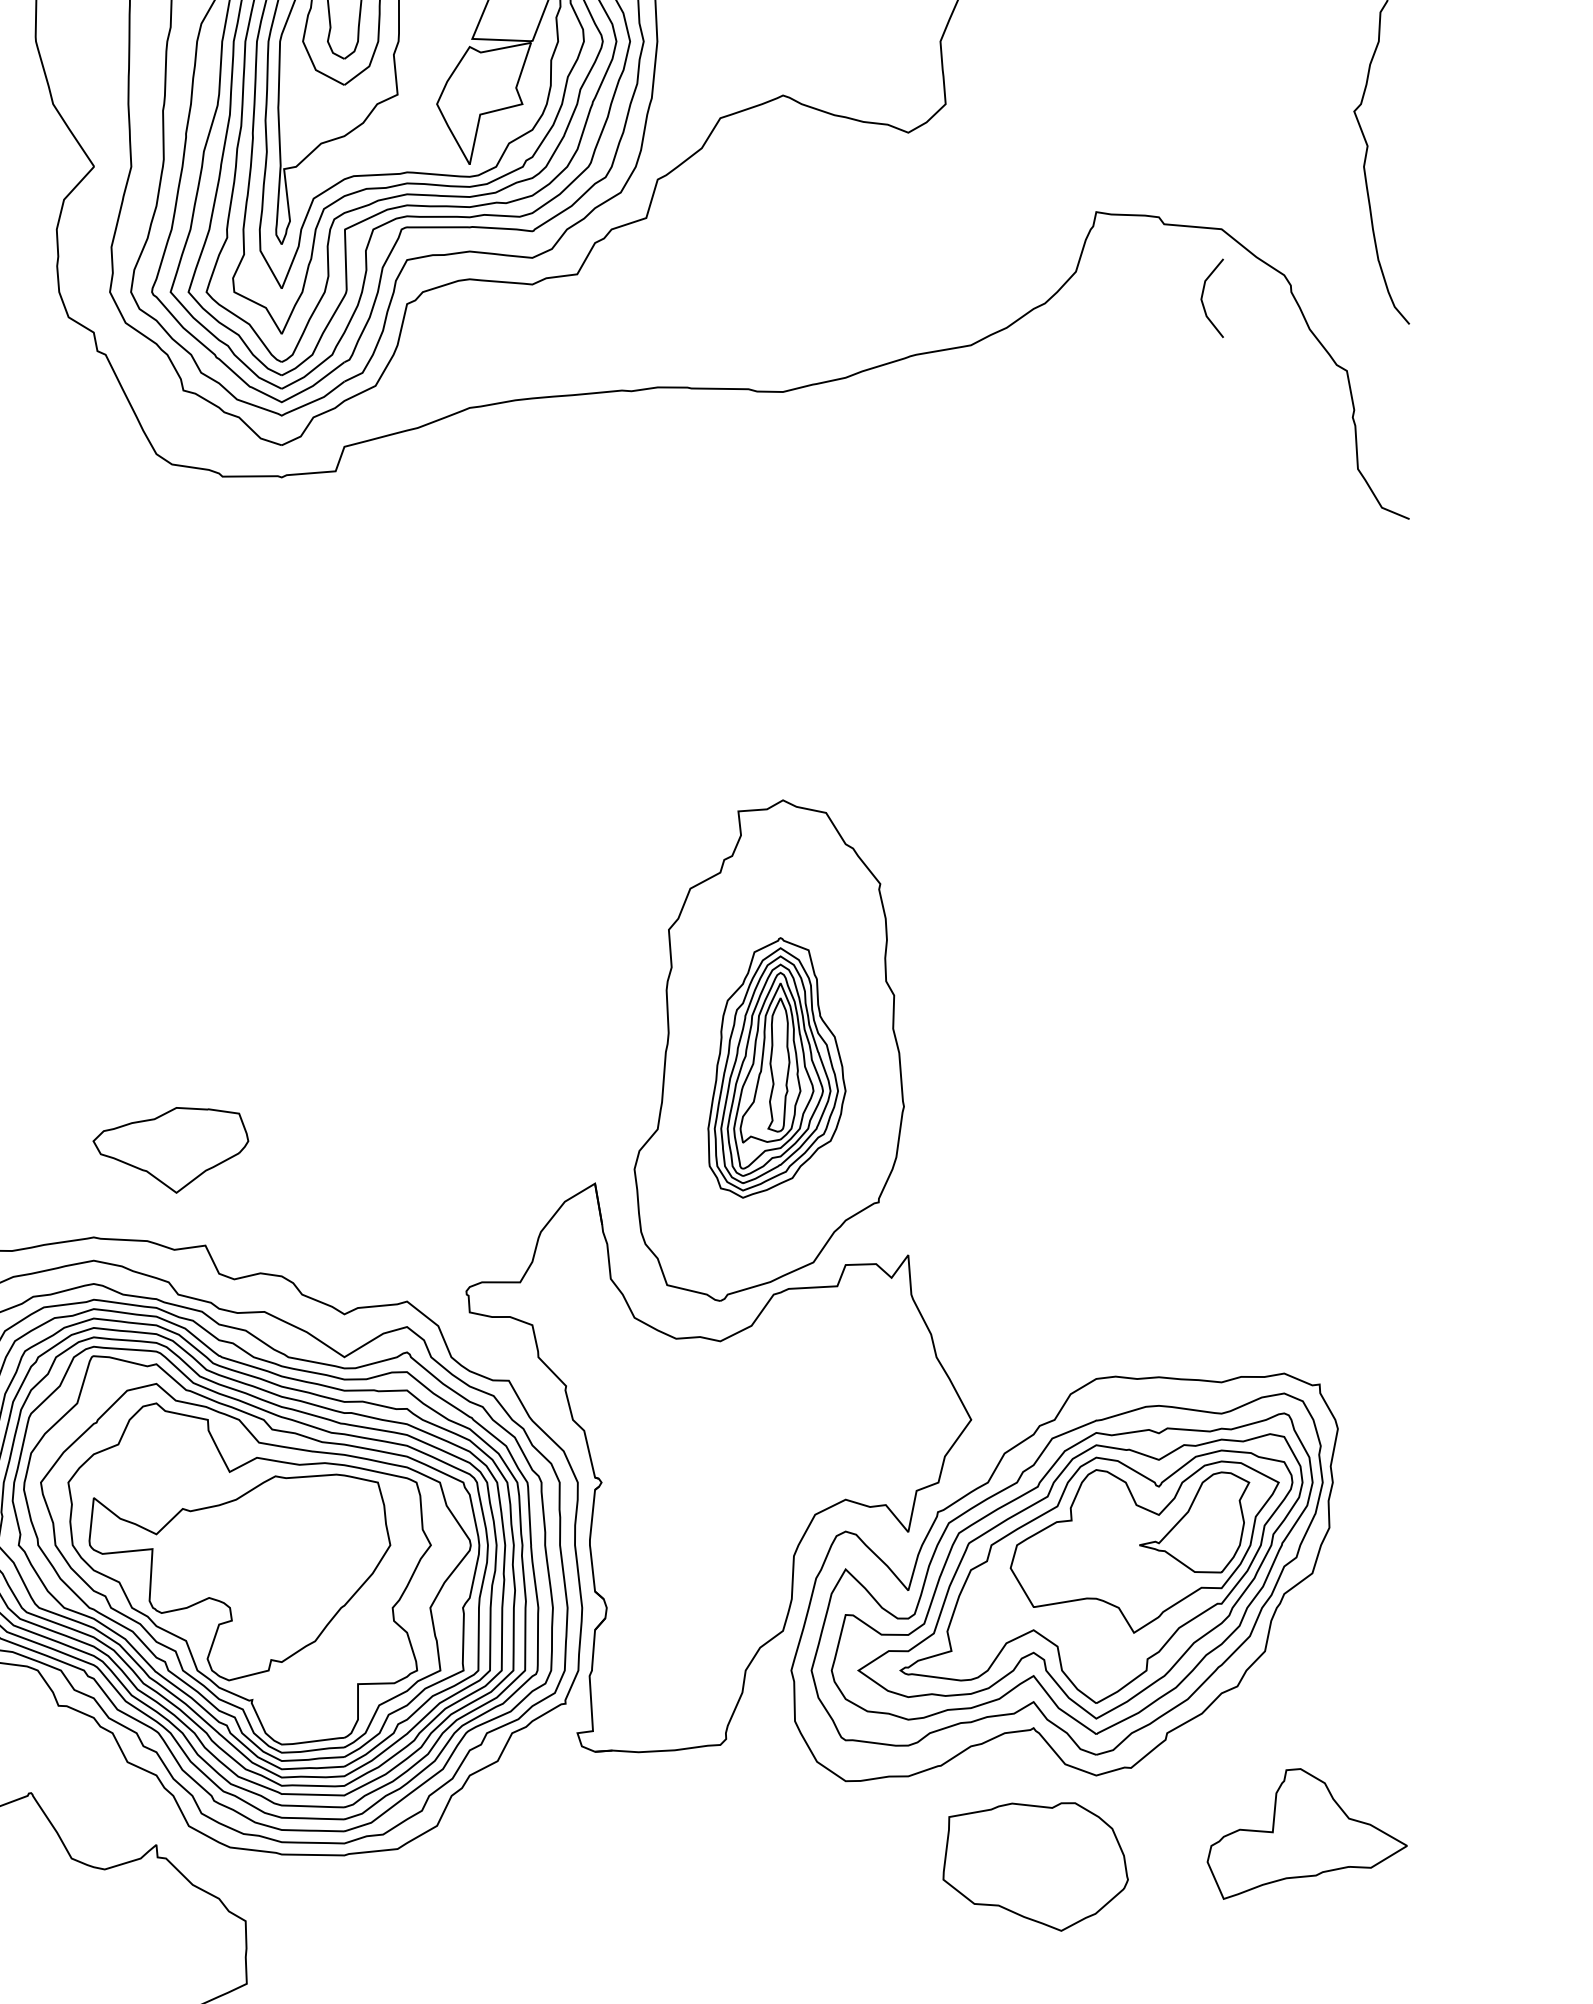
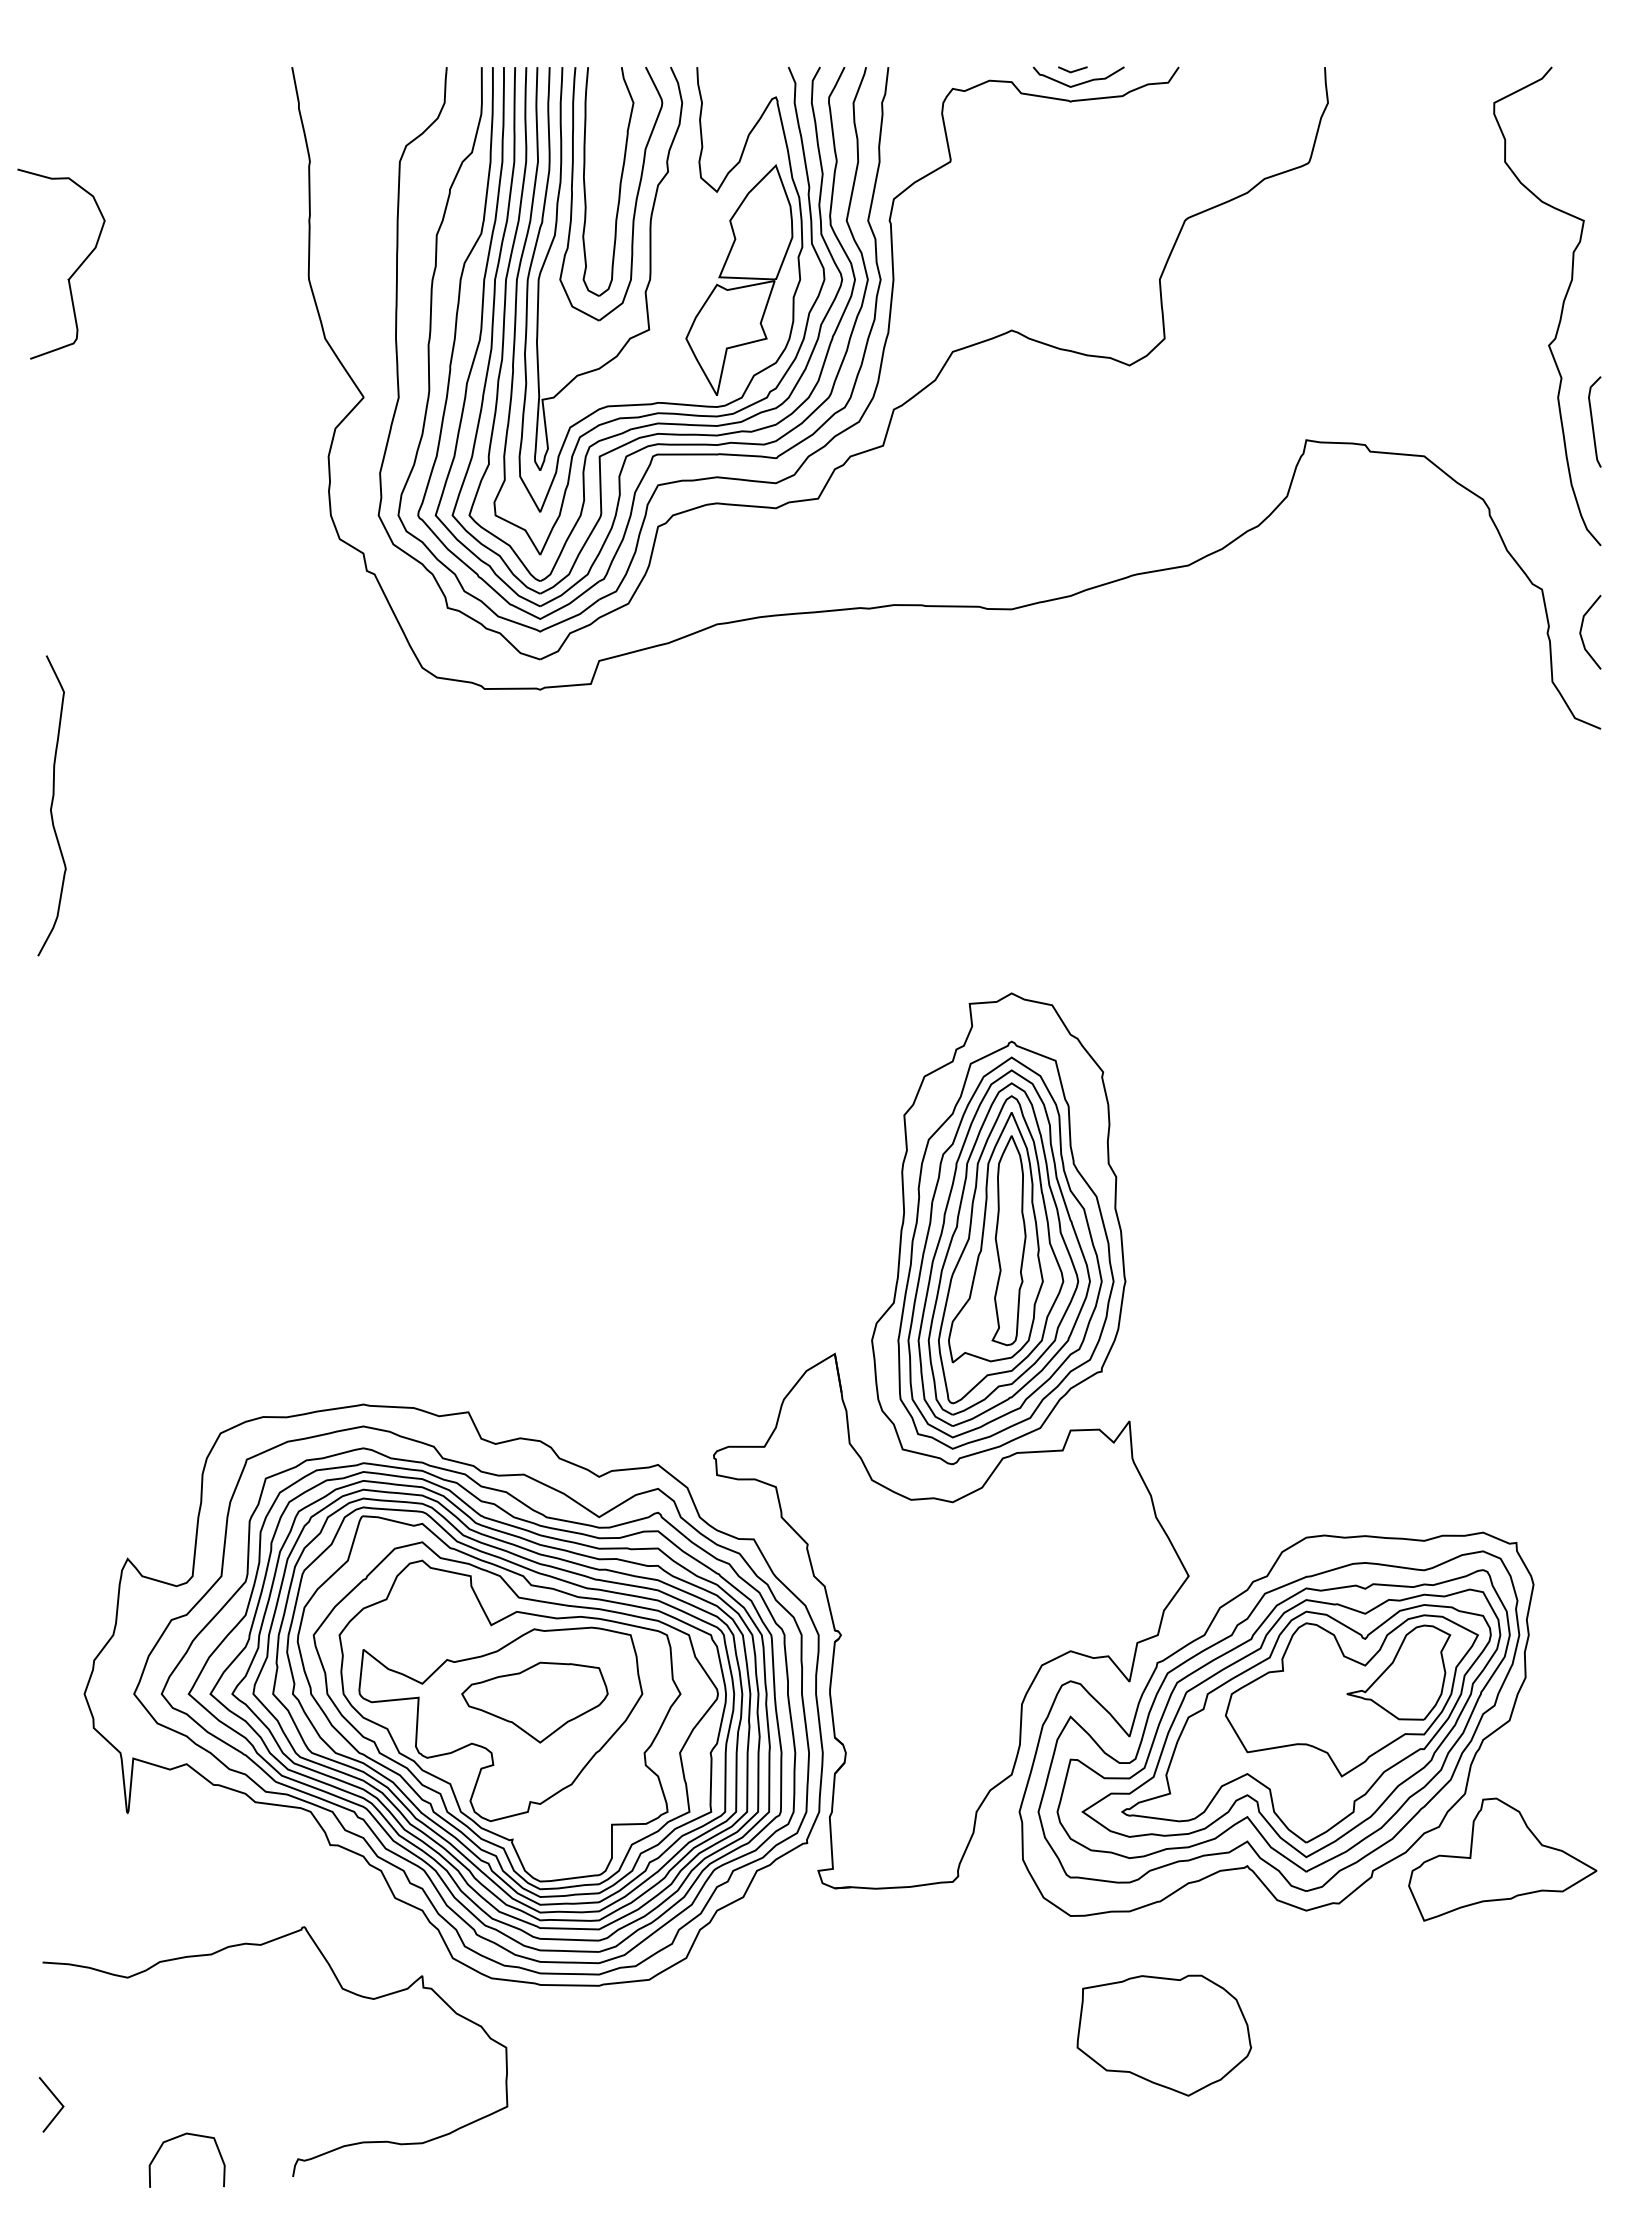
curve: (1401, 193) -> (1593, 422), added
line: (1203, 294) -> (1582, 628), moved
part: (776, 1067) -> (1005, 1244), size x1.67
part: (170, 1150) -> (534, 1702), moved
part: (1306, 1833) -> (1502, 1859), moved
part: (1035, 1866) -> (1164, 2035), moved

